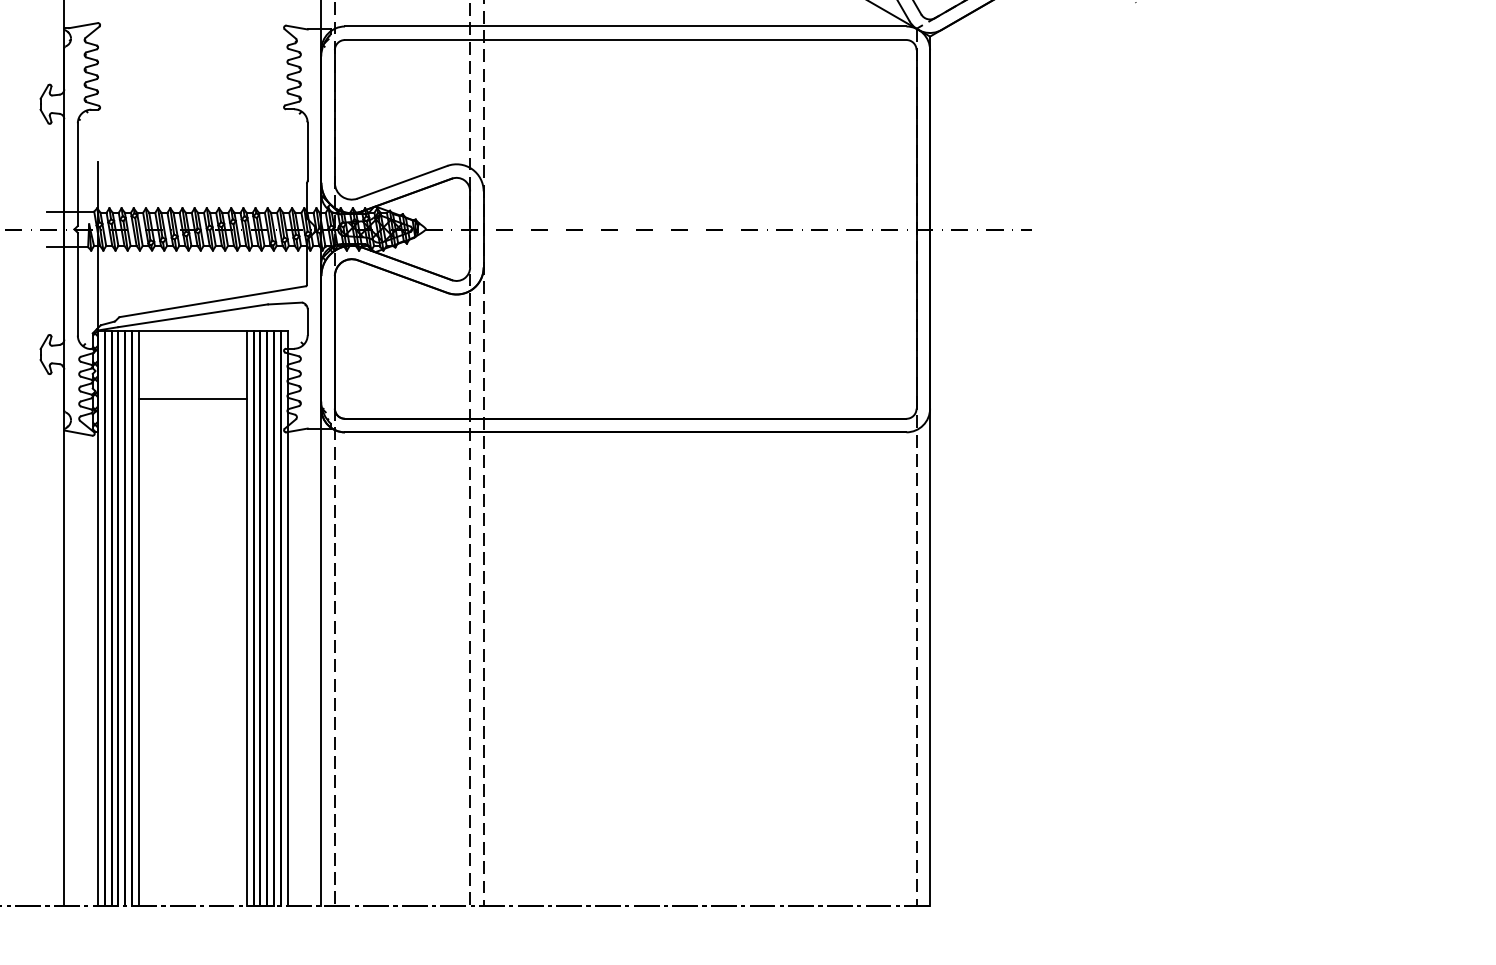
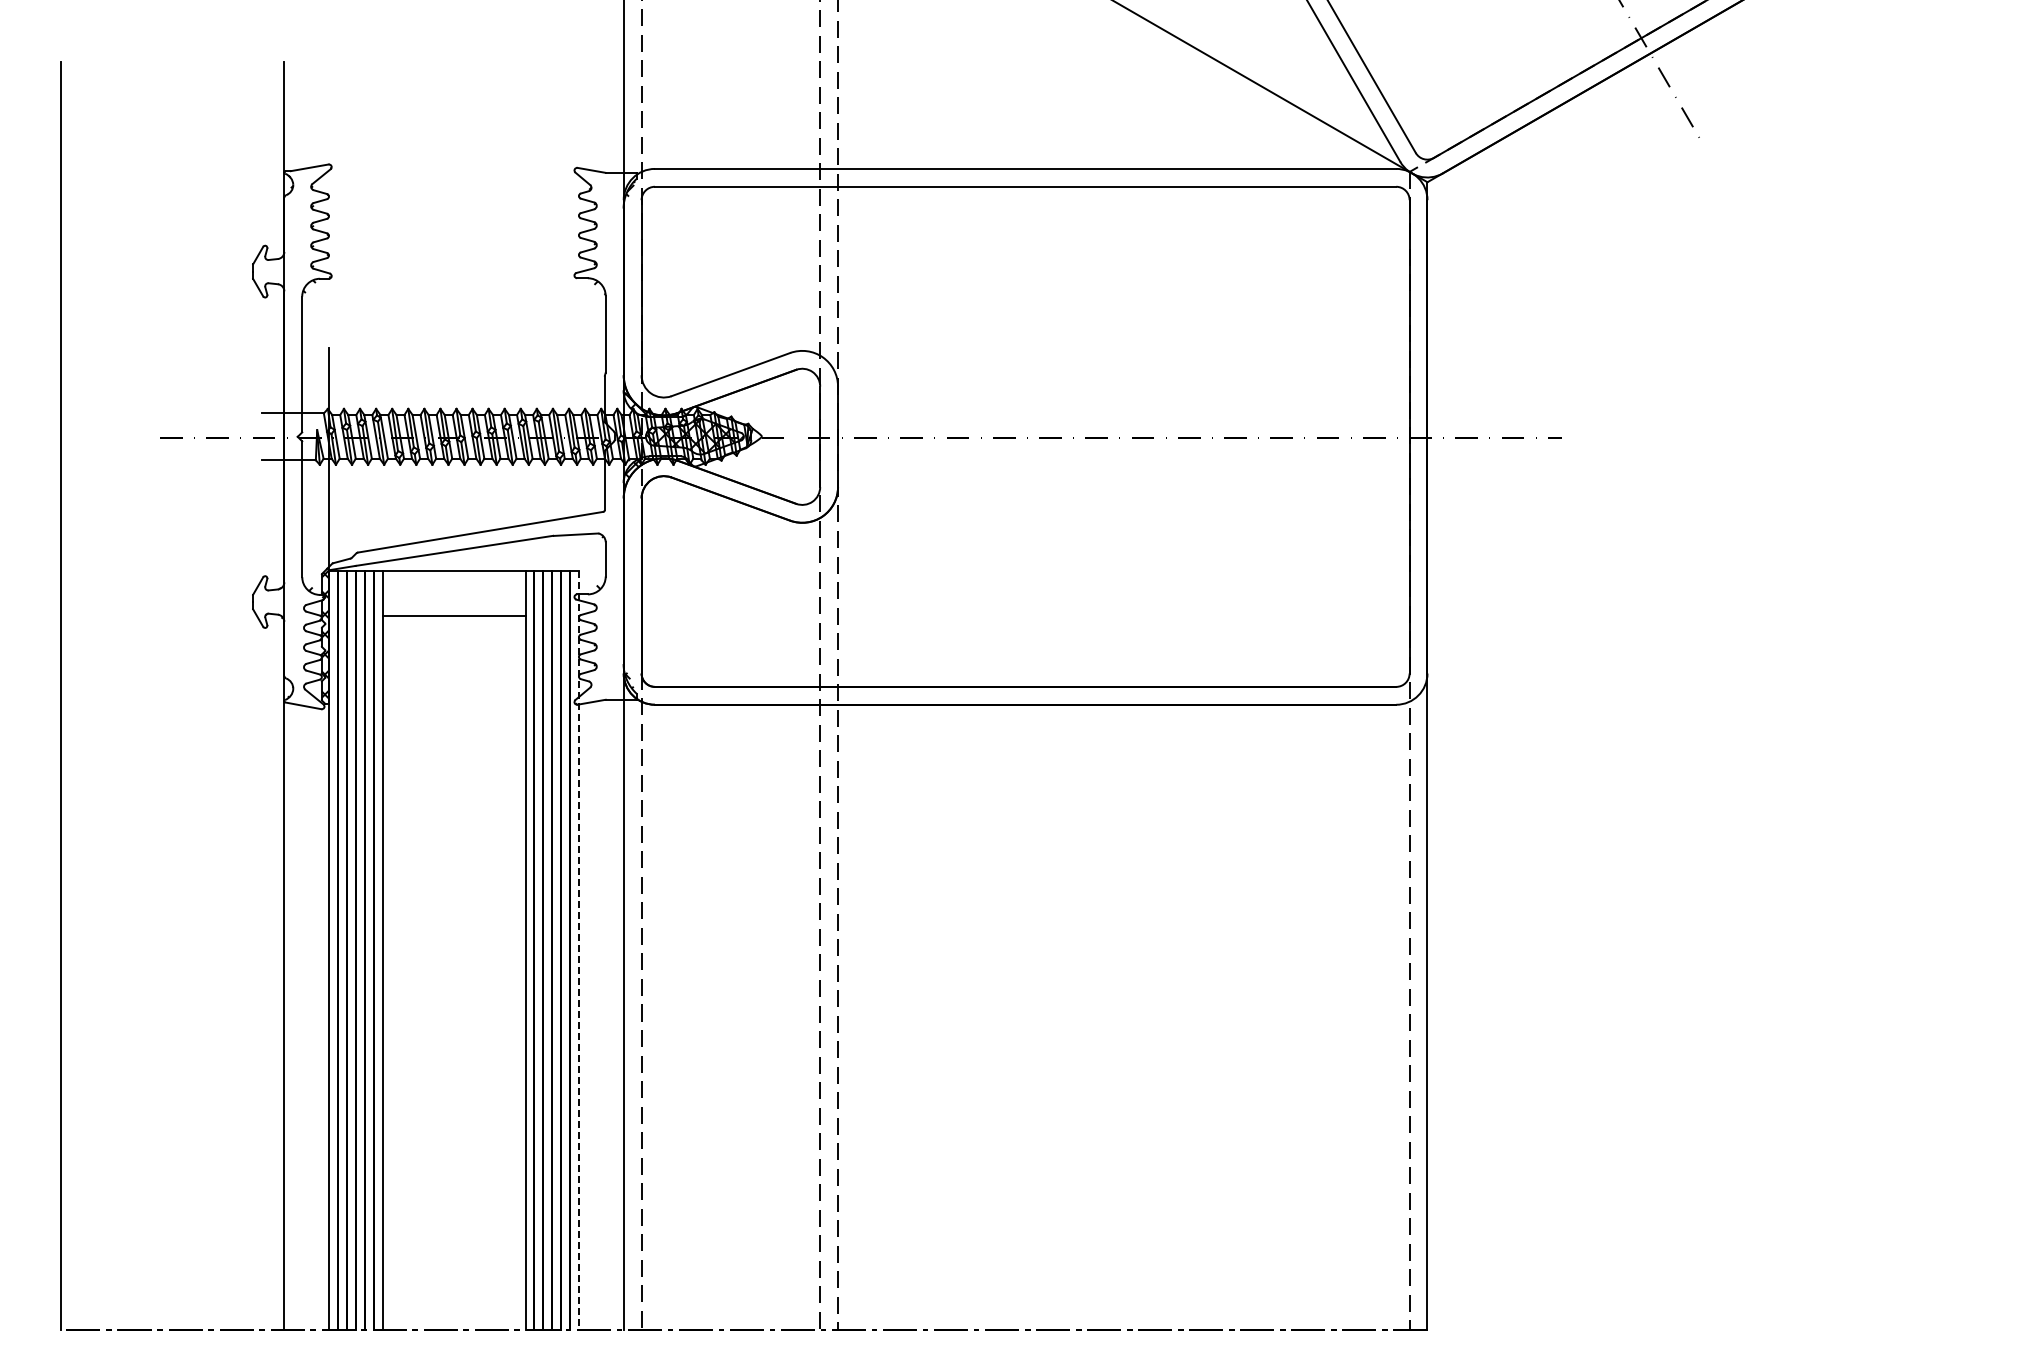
line: (192, 398) -> (453, 616), moved
line: (287, 618) -> (579, 950), solid -> dashed

